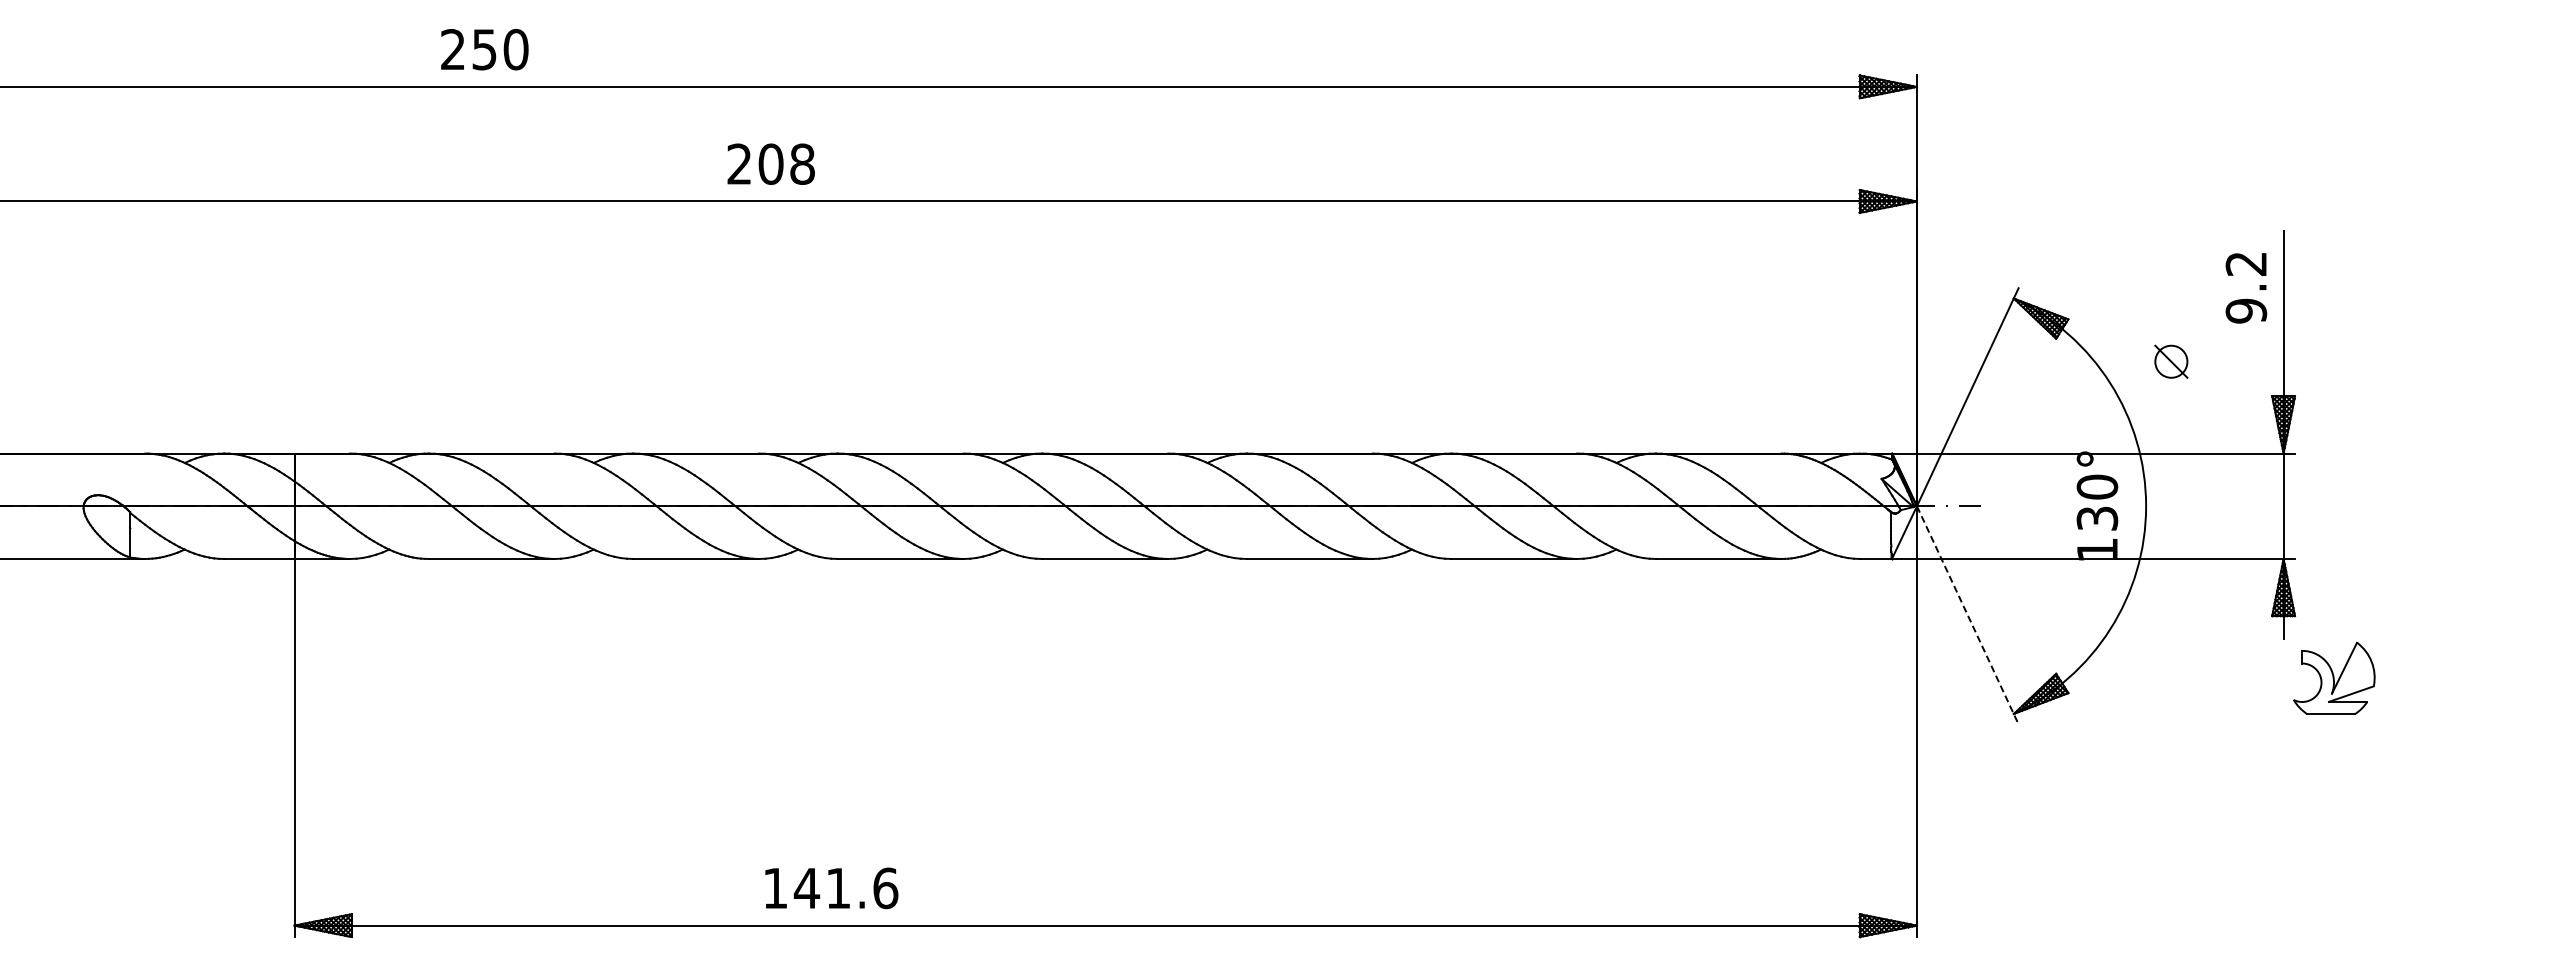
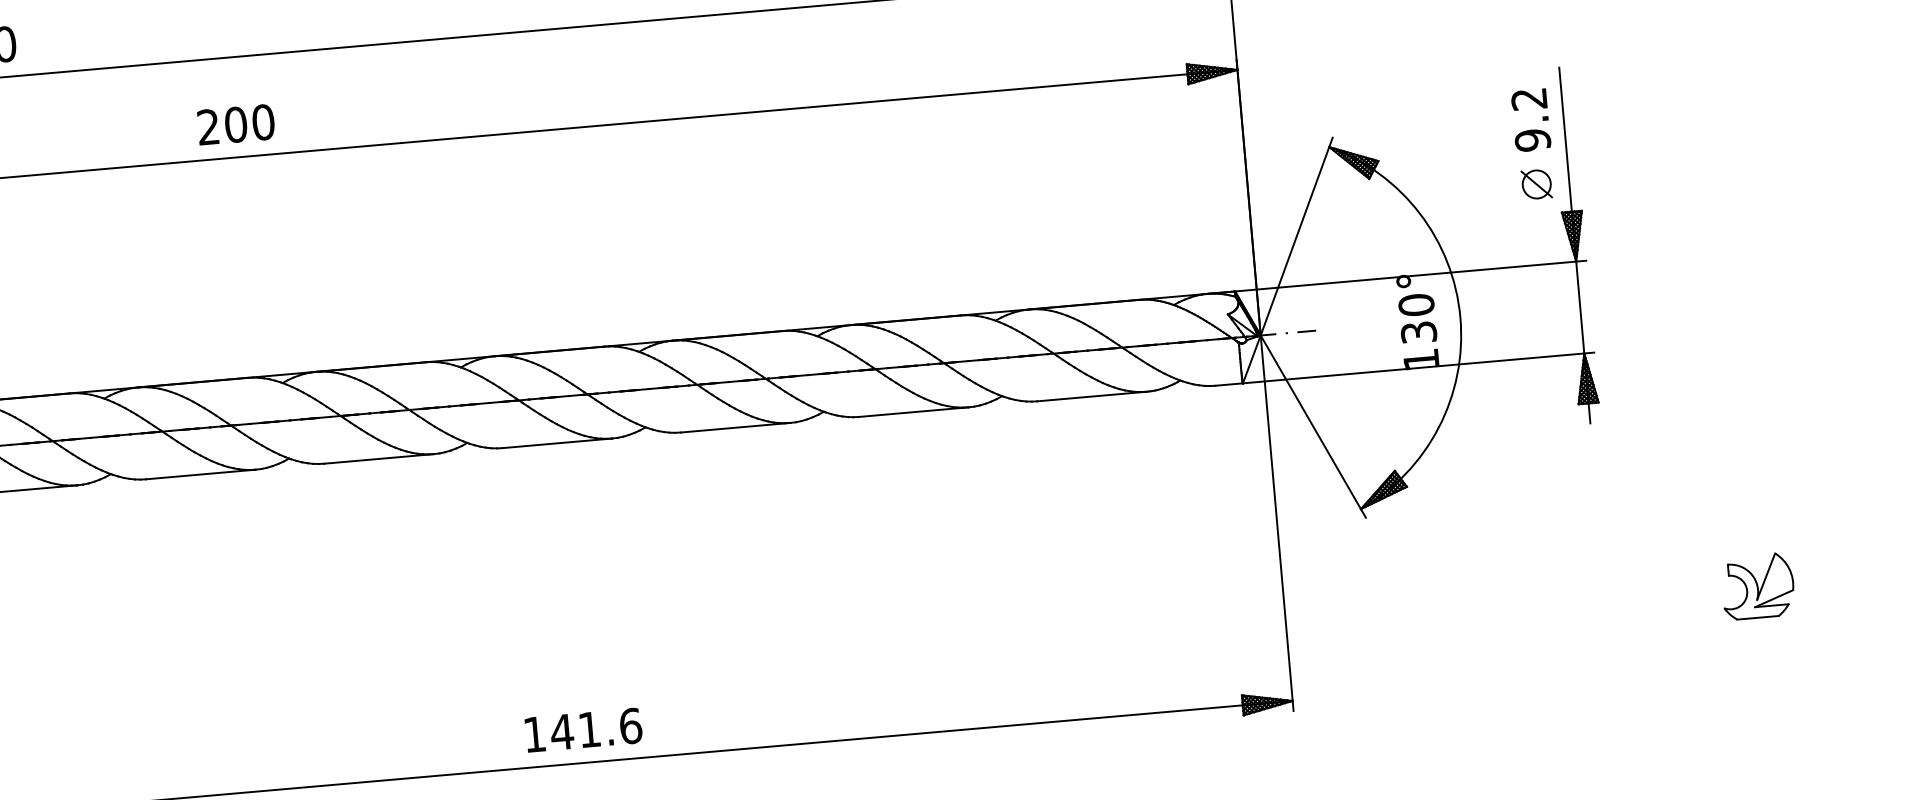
text: (802, 163) -> (263, 121), 208 -> 200
part: (2171, 361) -> (1536, 184), moved
line: (1967, 615) -> (1313, 426), dashed -> solid
part: (2334, 677) -> (1758, 585), moved
text: (831, 888) -> (583, 730), moved

